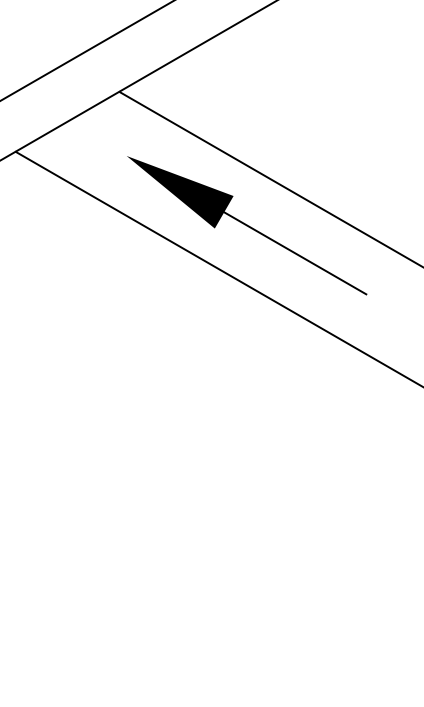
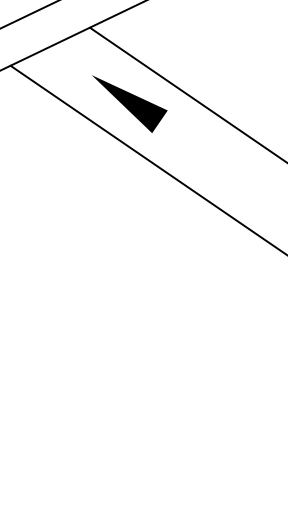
line: (295, 253) -> (209, 156), removed

